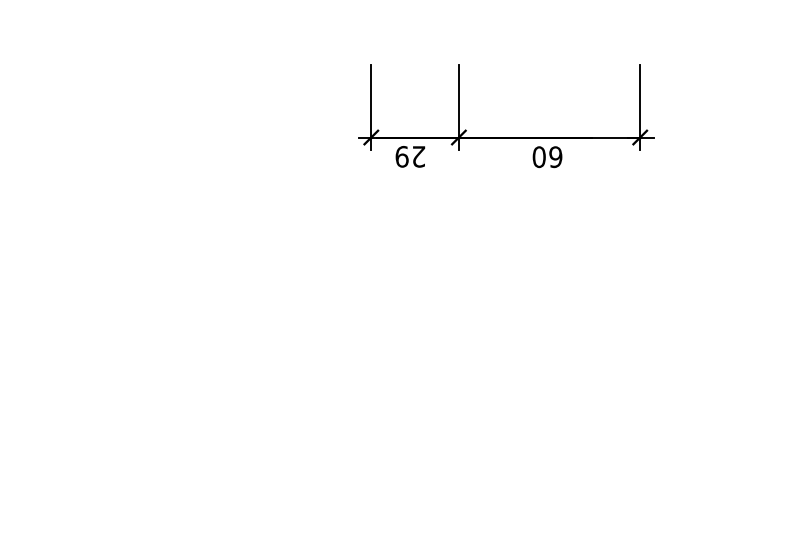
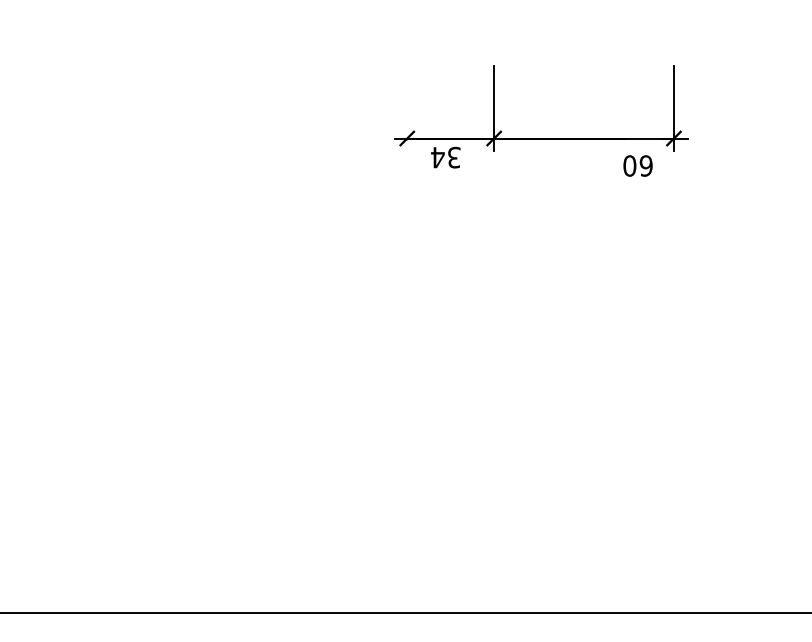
line: (371, 107) -> (407, 108), removed
text: (409, 156) -> (445, 157), 29 -> 34
text: (546, 156) -> (637, 165), moved

